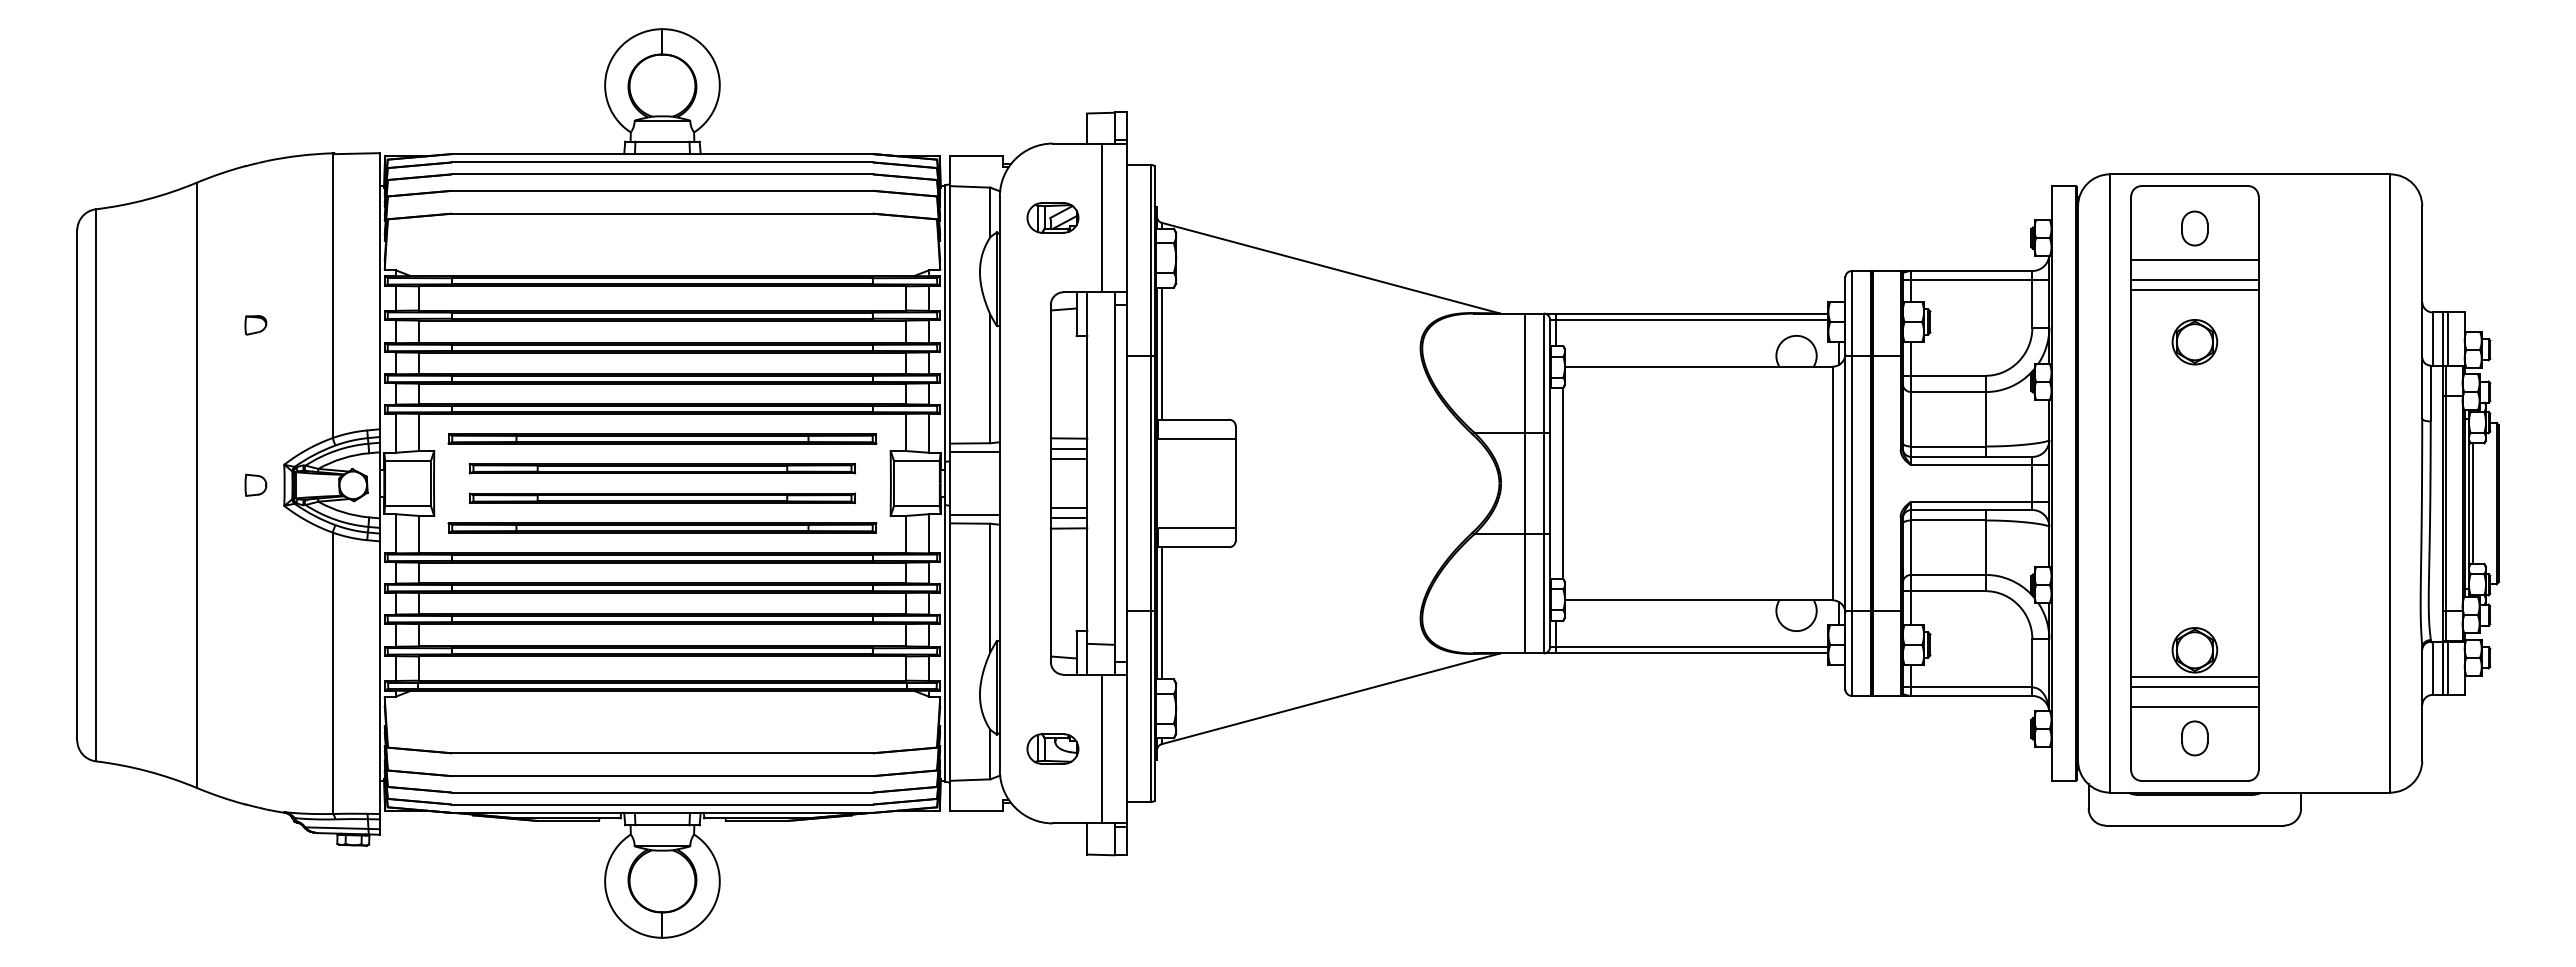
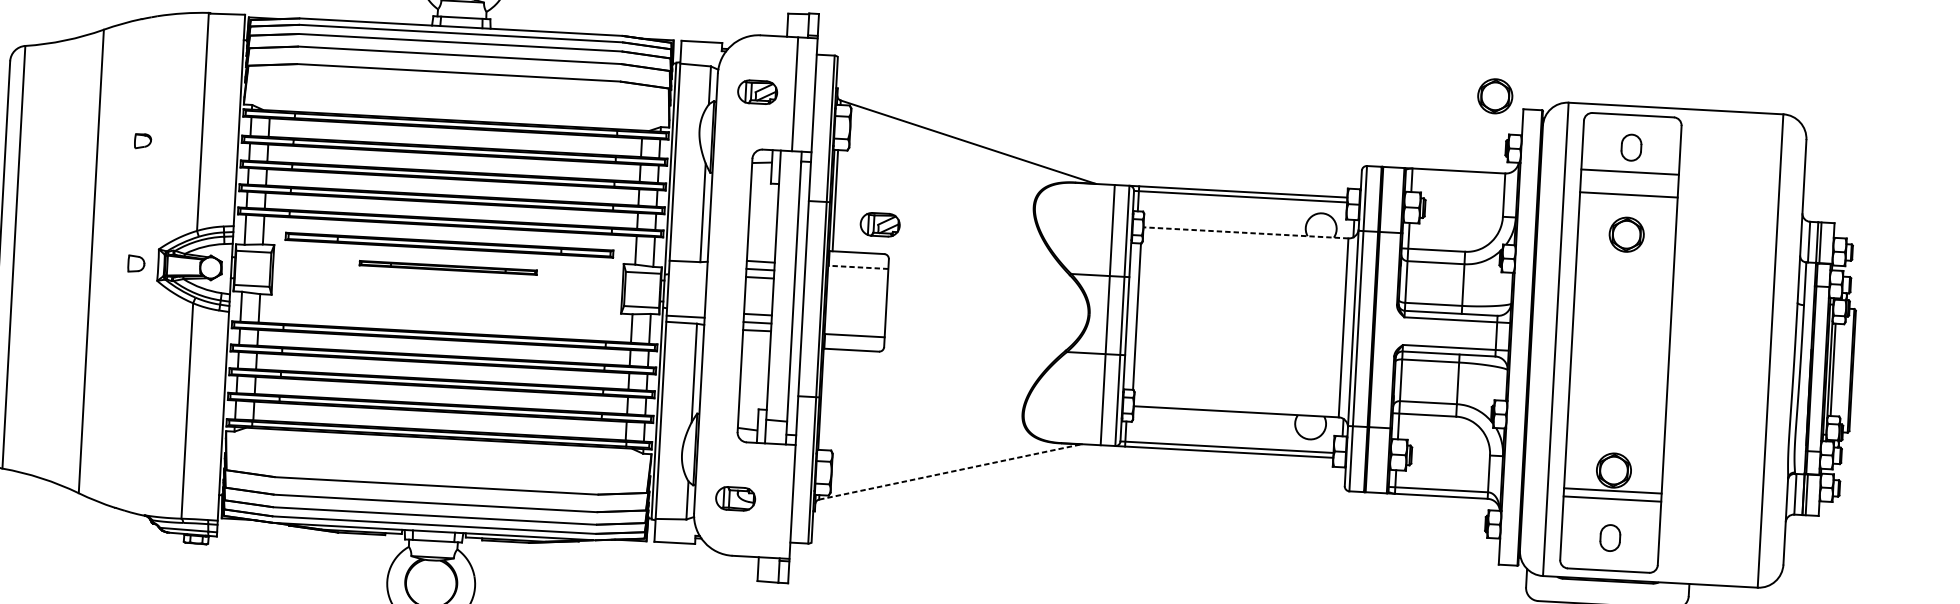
part: (2013, 171) -> (1494, 96), added
line: (1975, 279) -> (1461, 177), removed
line: (2194, 279) -> (1629, 186), removed
line: (1698, 366) -> (1245, 232), solid -> dashed
part: (1221, 381) -> (879, 224), added
line: (1195, 438) -> (857, 267), solid -> dashed
line: (974, 451) -> (687, 267), removed
part: (662, 468) -> (448, 267), size x0.6
part: (662, 498) -> (447, 290), removed
part: (662, 527) -> (445, 313), removed
line: (1161, 613) -> (824, 399), removed
line: (1330, 698) -> (950, 471), solid -> dashed
line: (2194, 706) -> (1611, 513), removed
line: (1101, 748) -> (772, 500), removed

